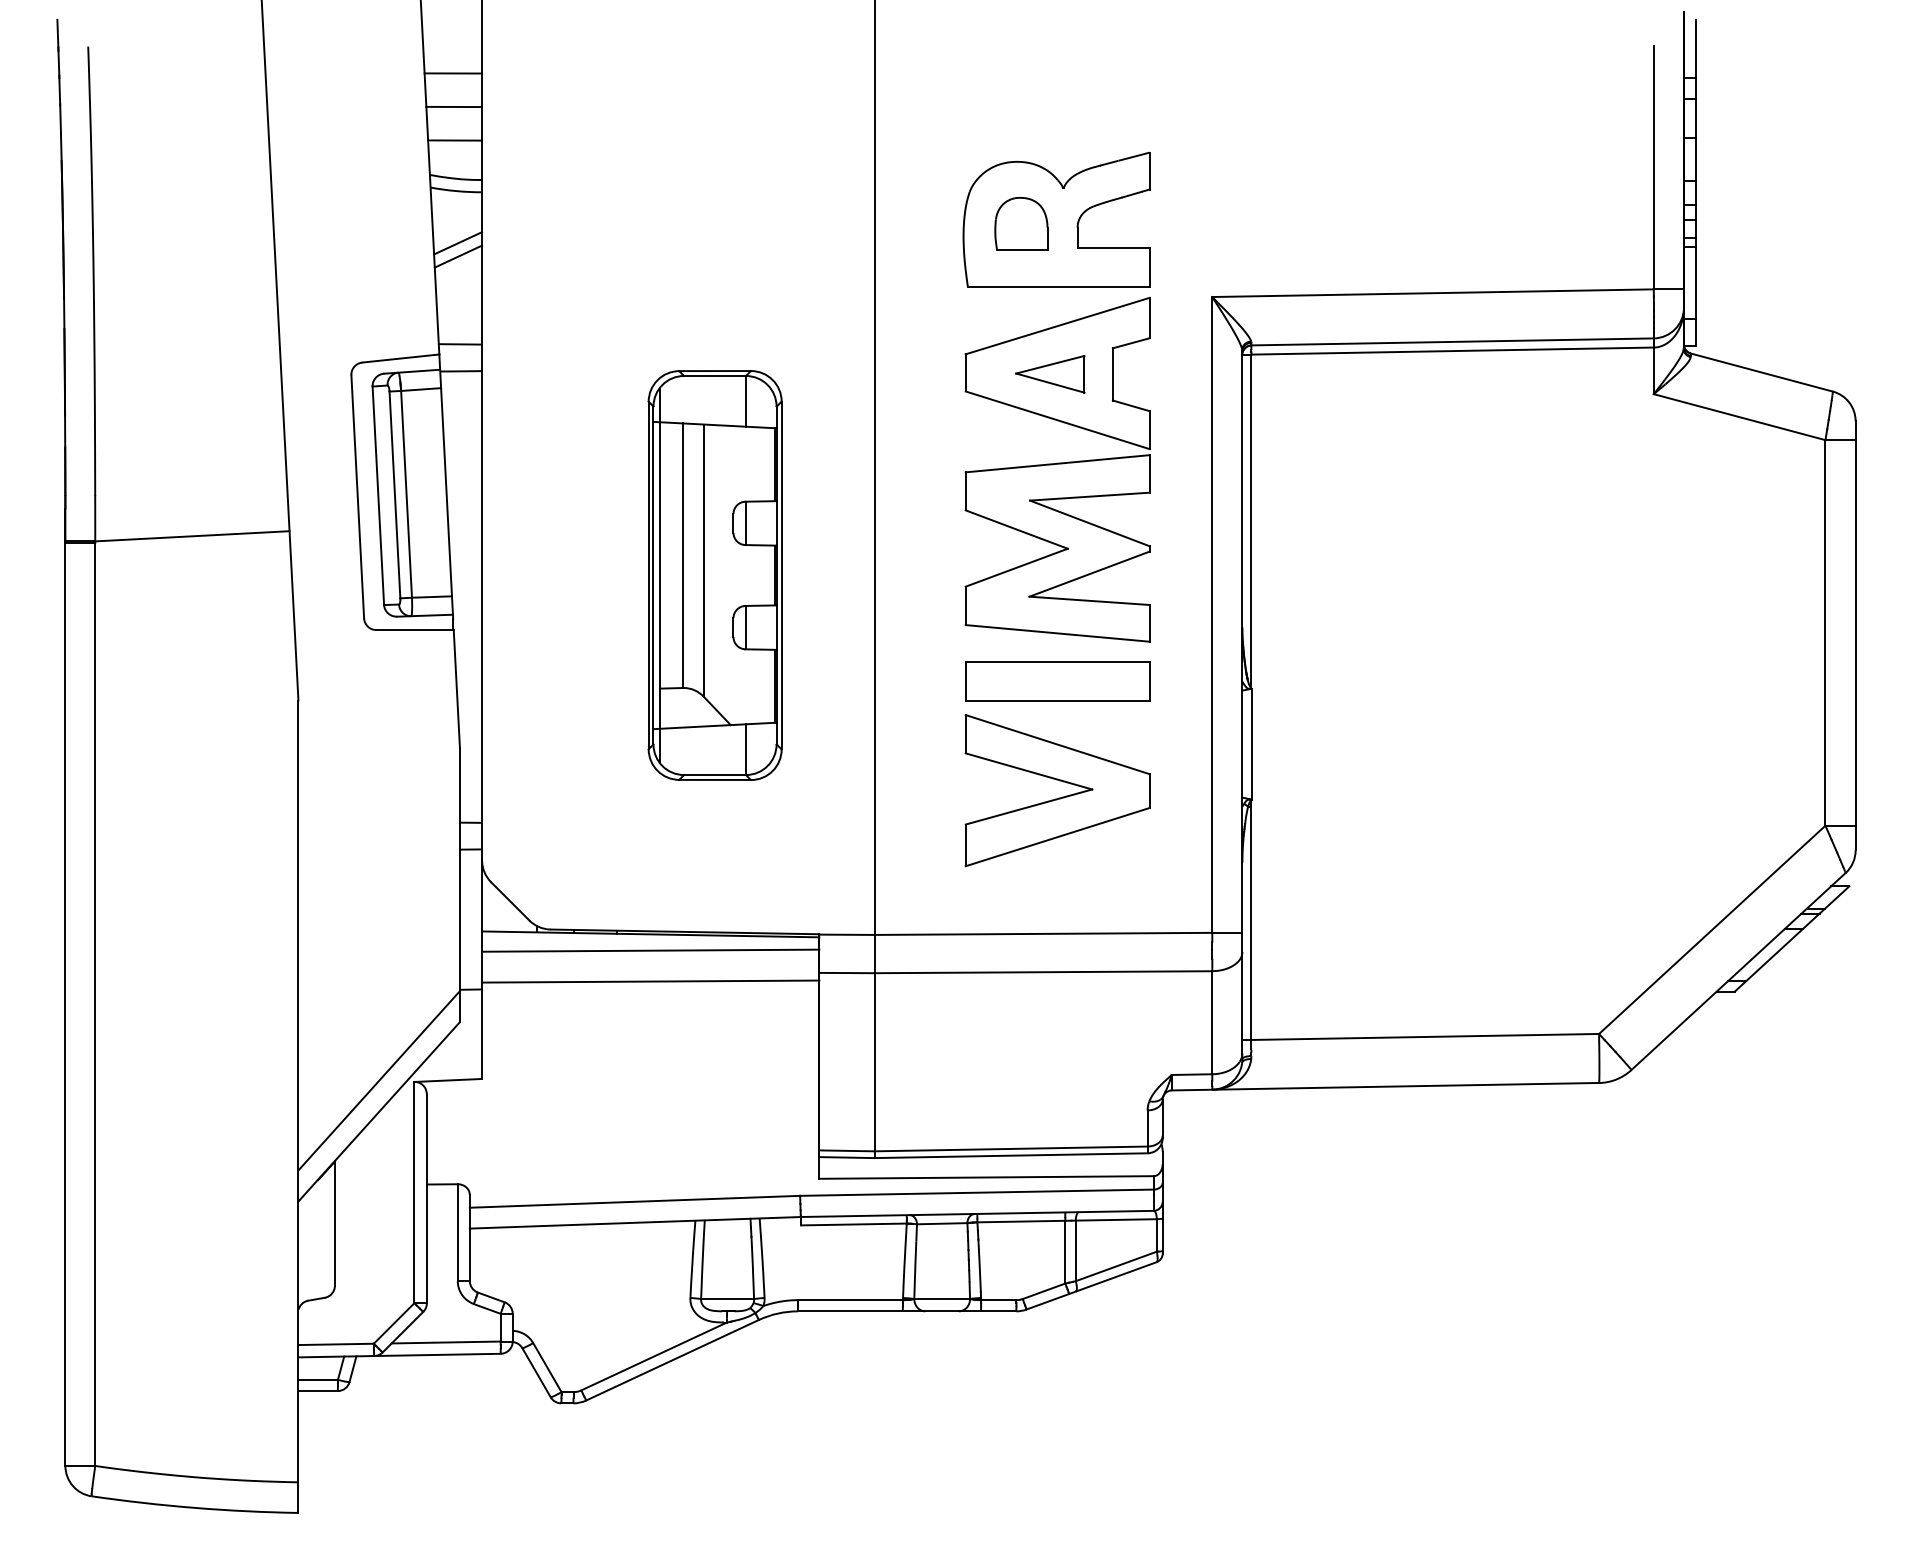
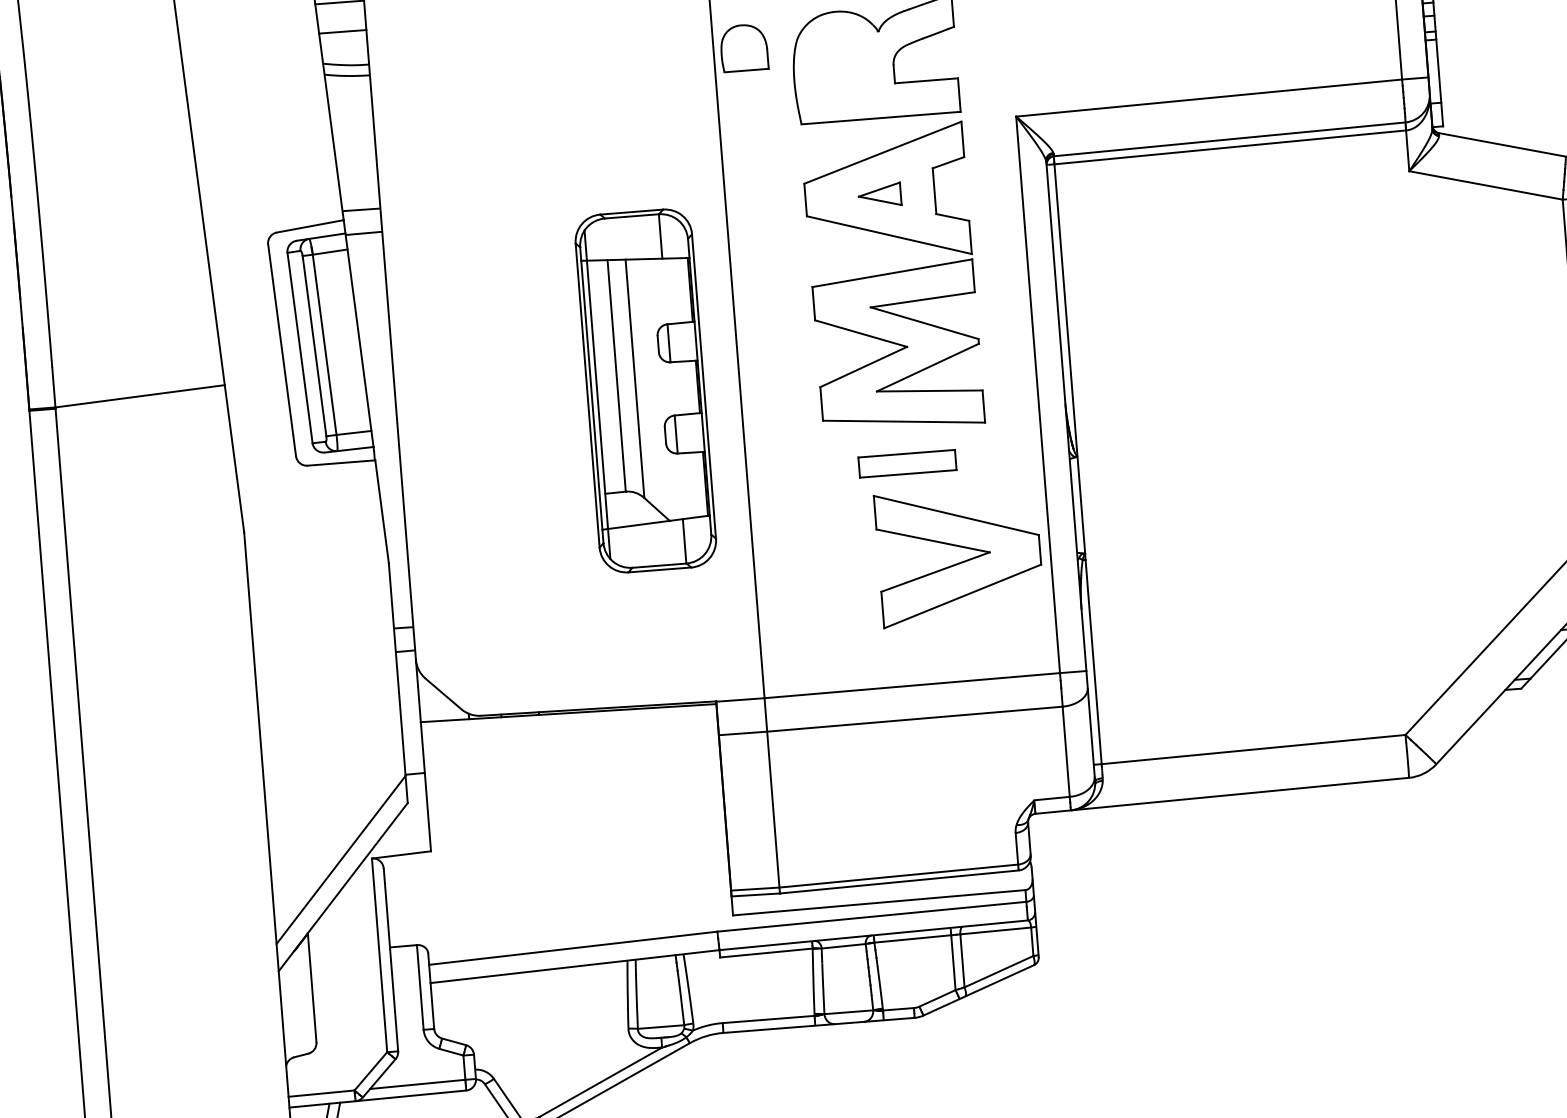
part: (1021, 223) -> (744, 47), moved
line: (458, 243) -> (352, 121), removed
line: (458, 256) -> (353, 133), removed
part: (1050, 374) -> (879, 195), size x0.7
part: (714, 575) -> (645, 391), moved
part: (1057, 681) -> (907, 463), size x0.6
part: (1058, 797) -> (960, 561), moved
line: (650, 950) -> (569, 727), removed
line: (650, 981) -> (571, 754), removed

